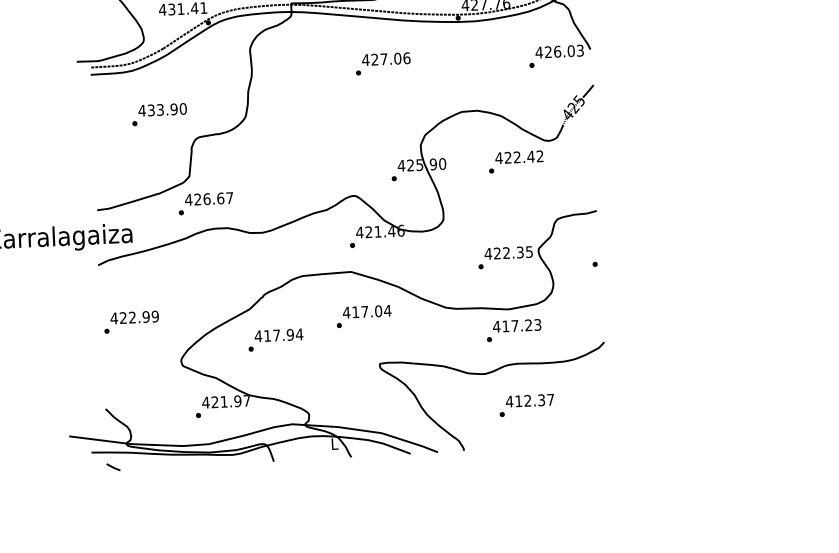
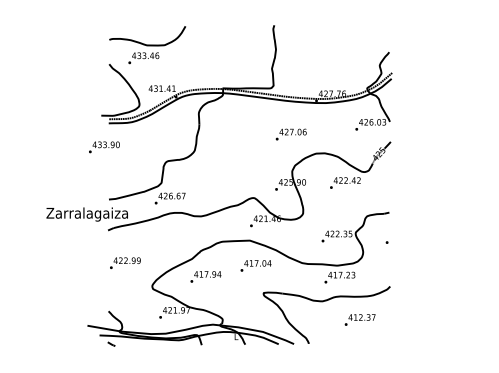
text: (381, 63) -> (290, 134), moved
text: (159, 114) -> (104, 147), moved
text: (525, 404) -> (359, 319), moved

